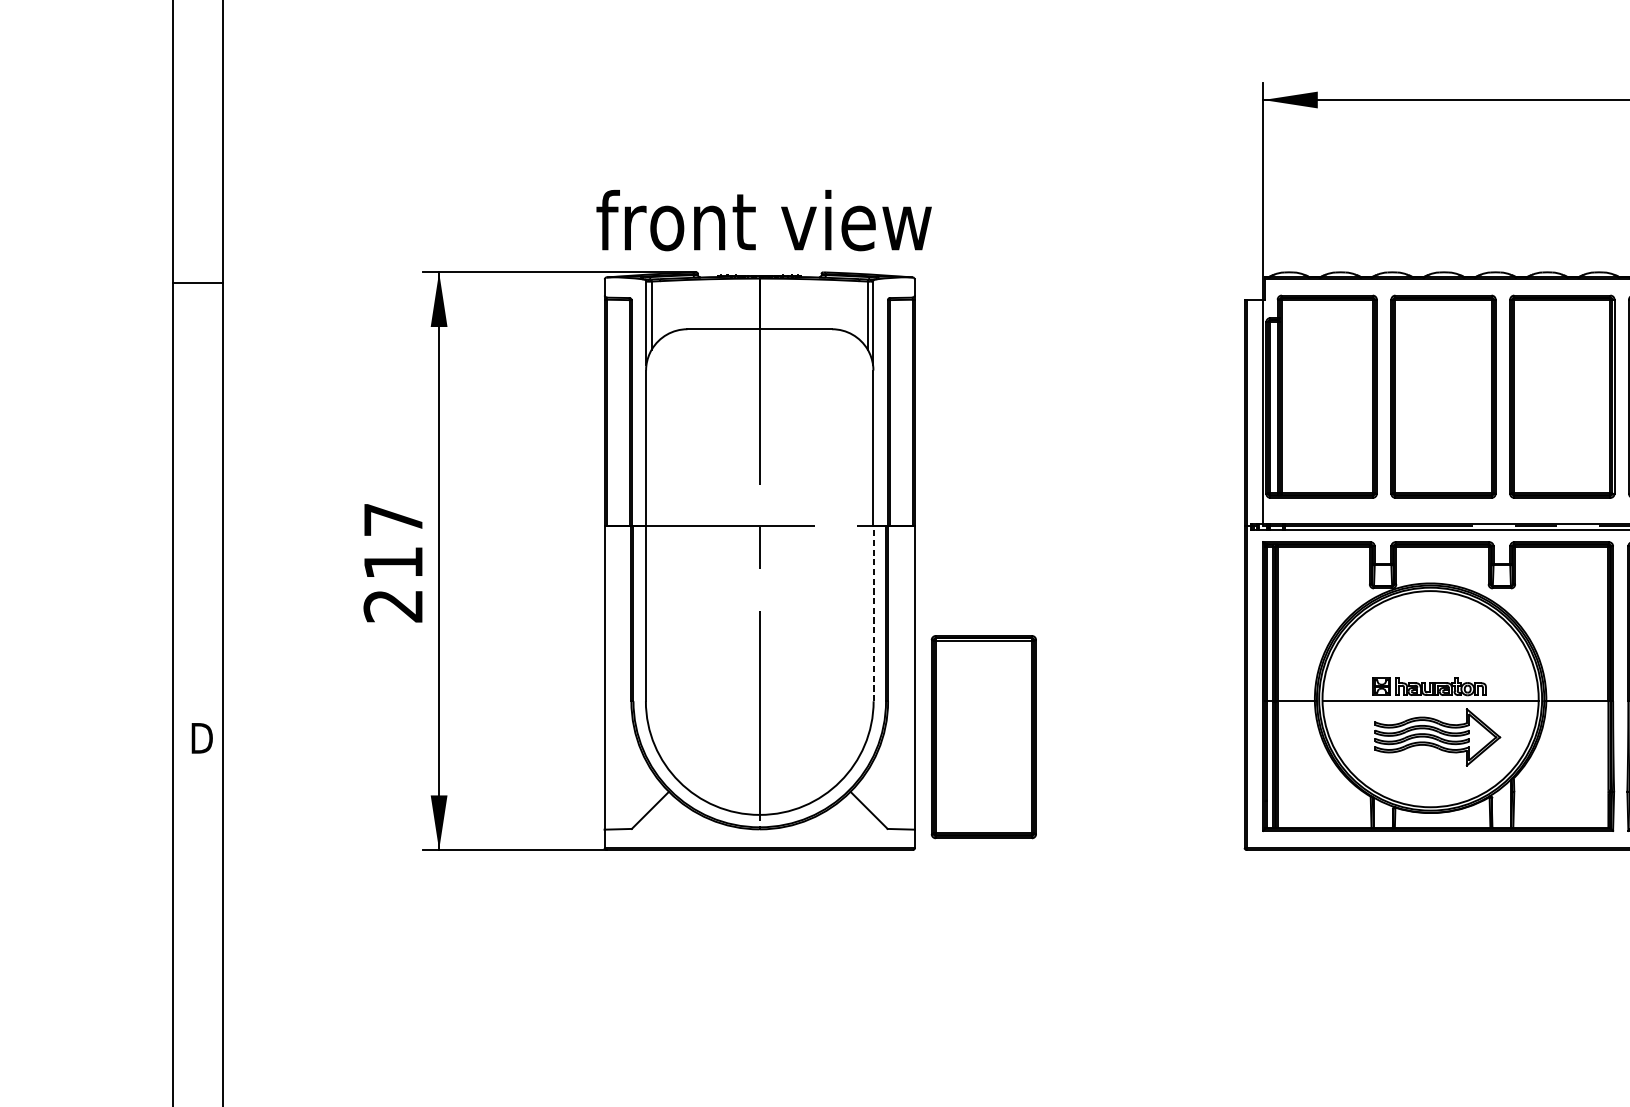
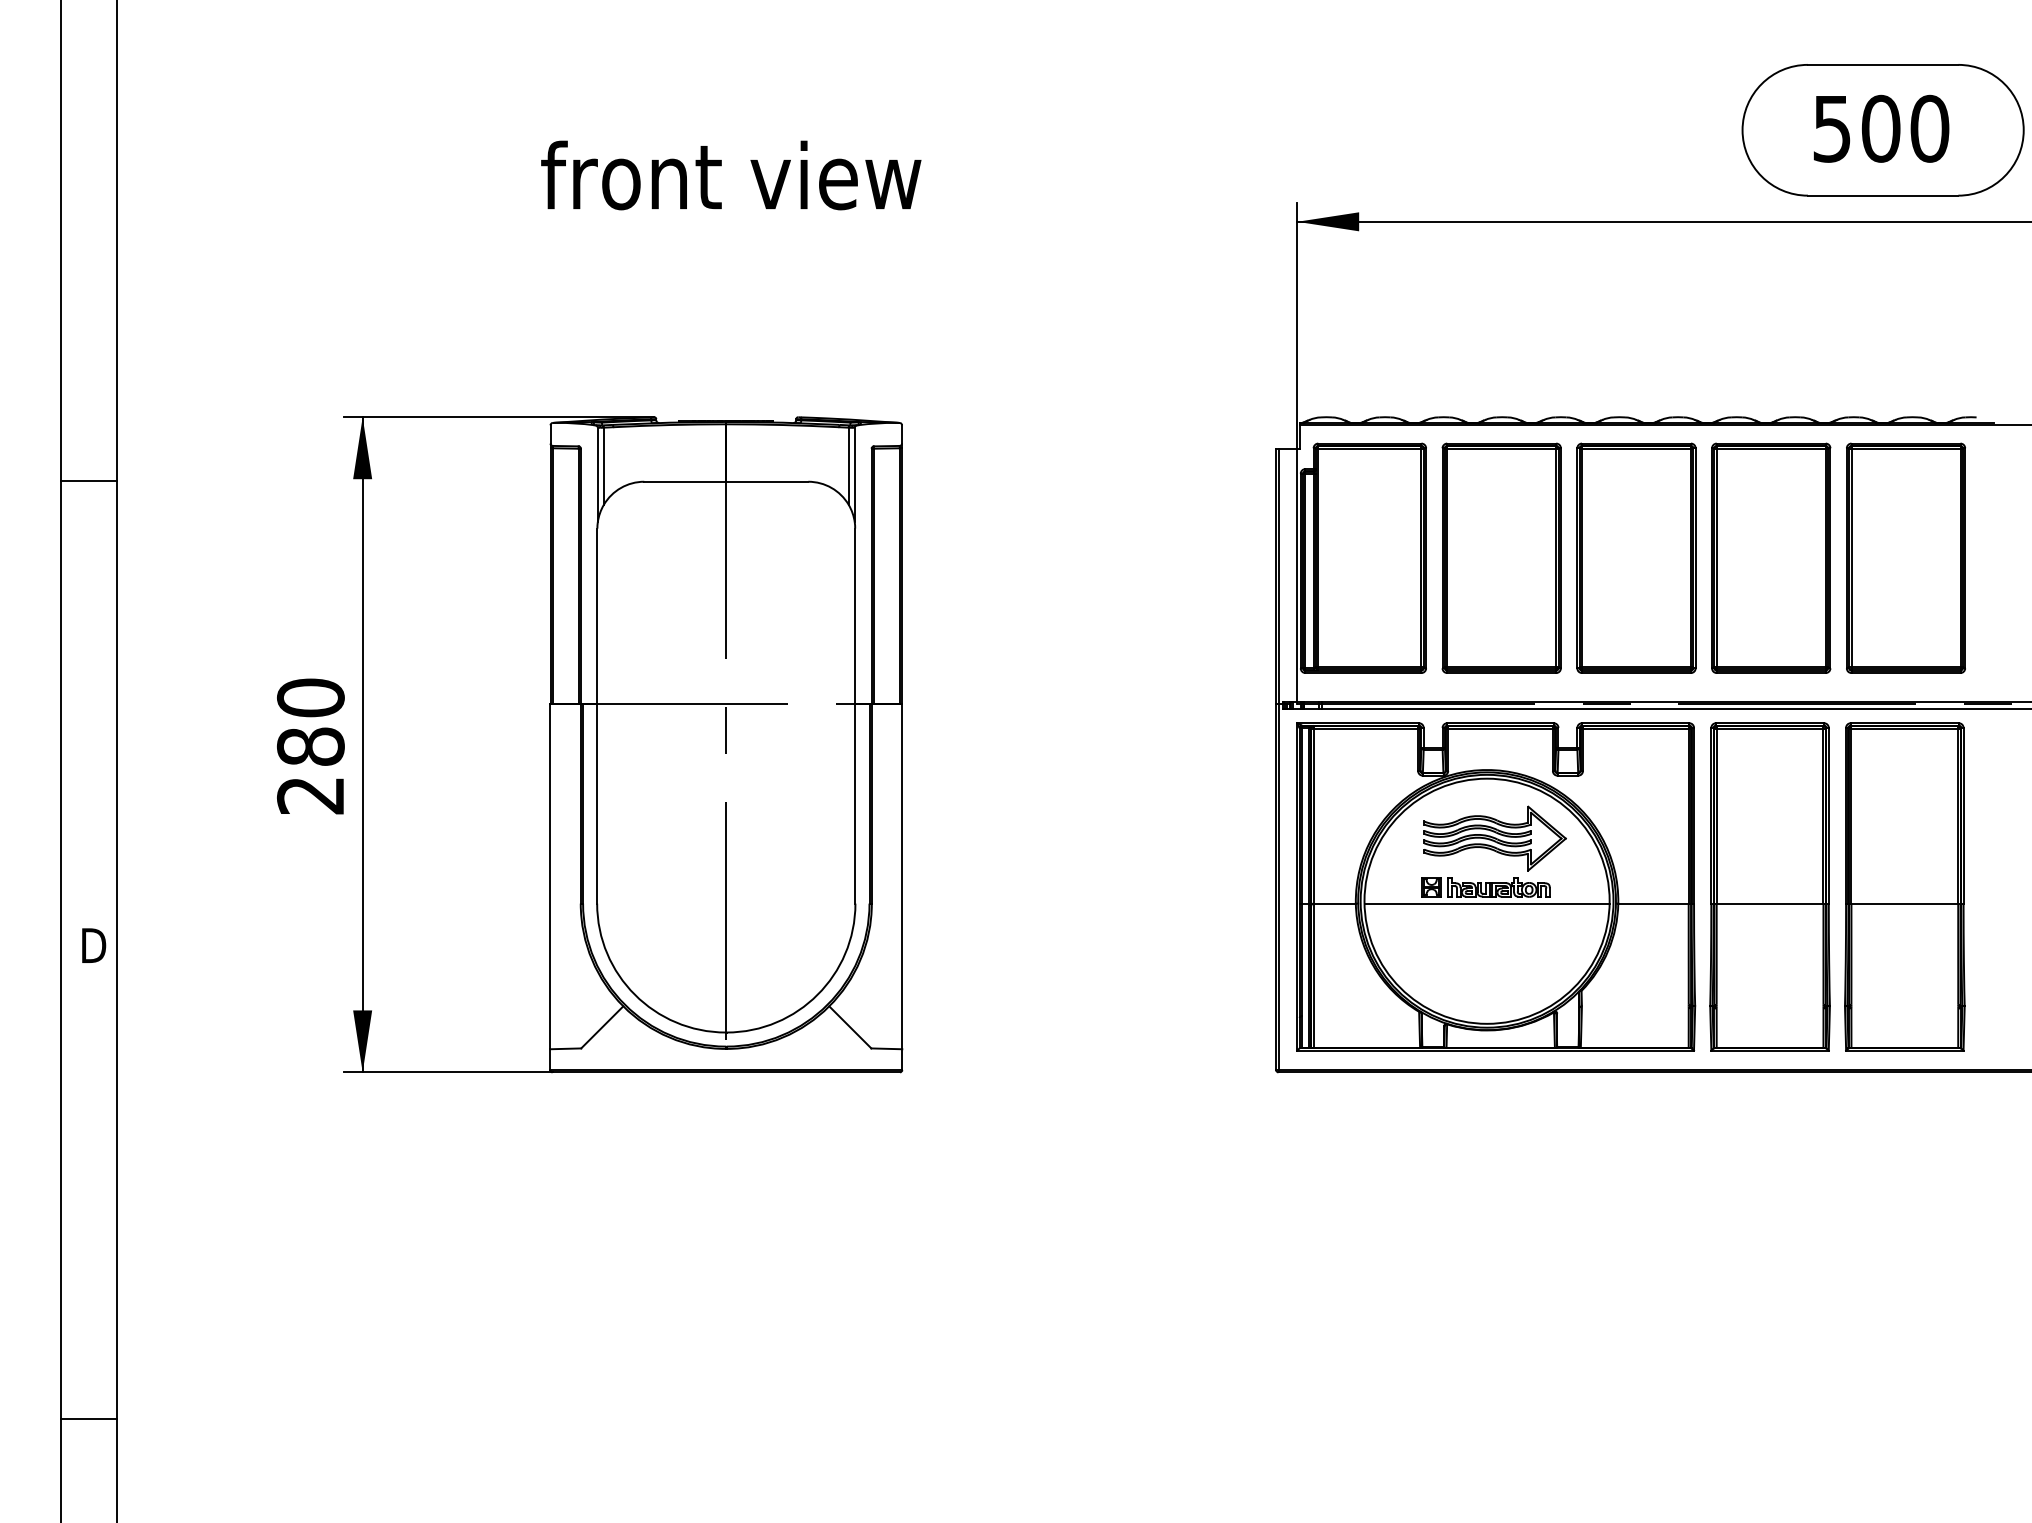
text: (764, 220) -> (731, 175), moved
line: (197, 283) -> (88, 481), moved
text: (393, 540) -> (310, 721), 217 -> 280
line: (873, 613) -> (855, 804), dashed -> solid
part: (983, 736) -> (980, 943), removed
part: (1437, 737) -> (1494, 838), moved

